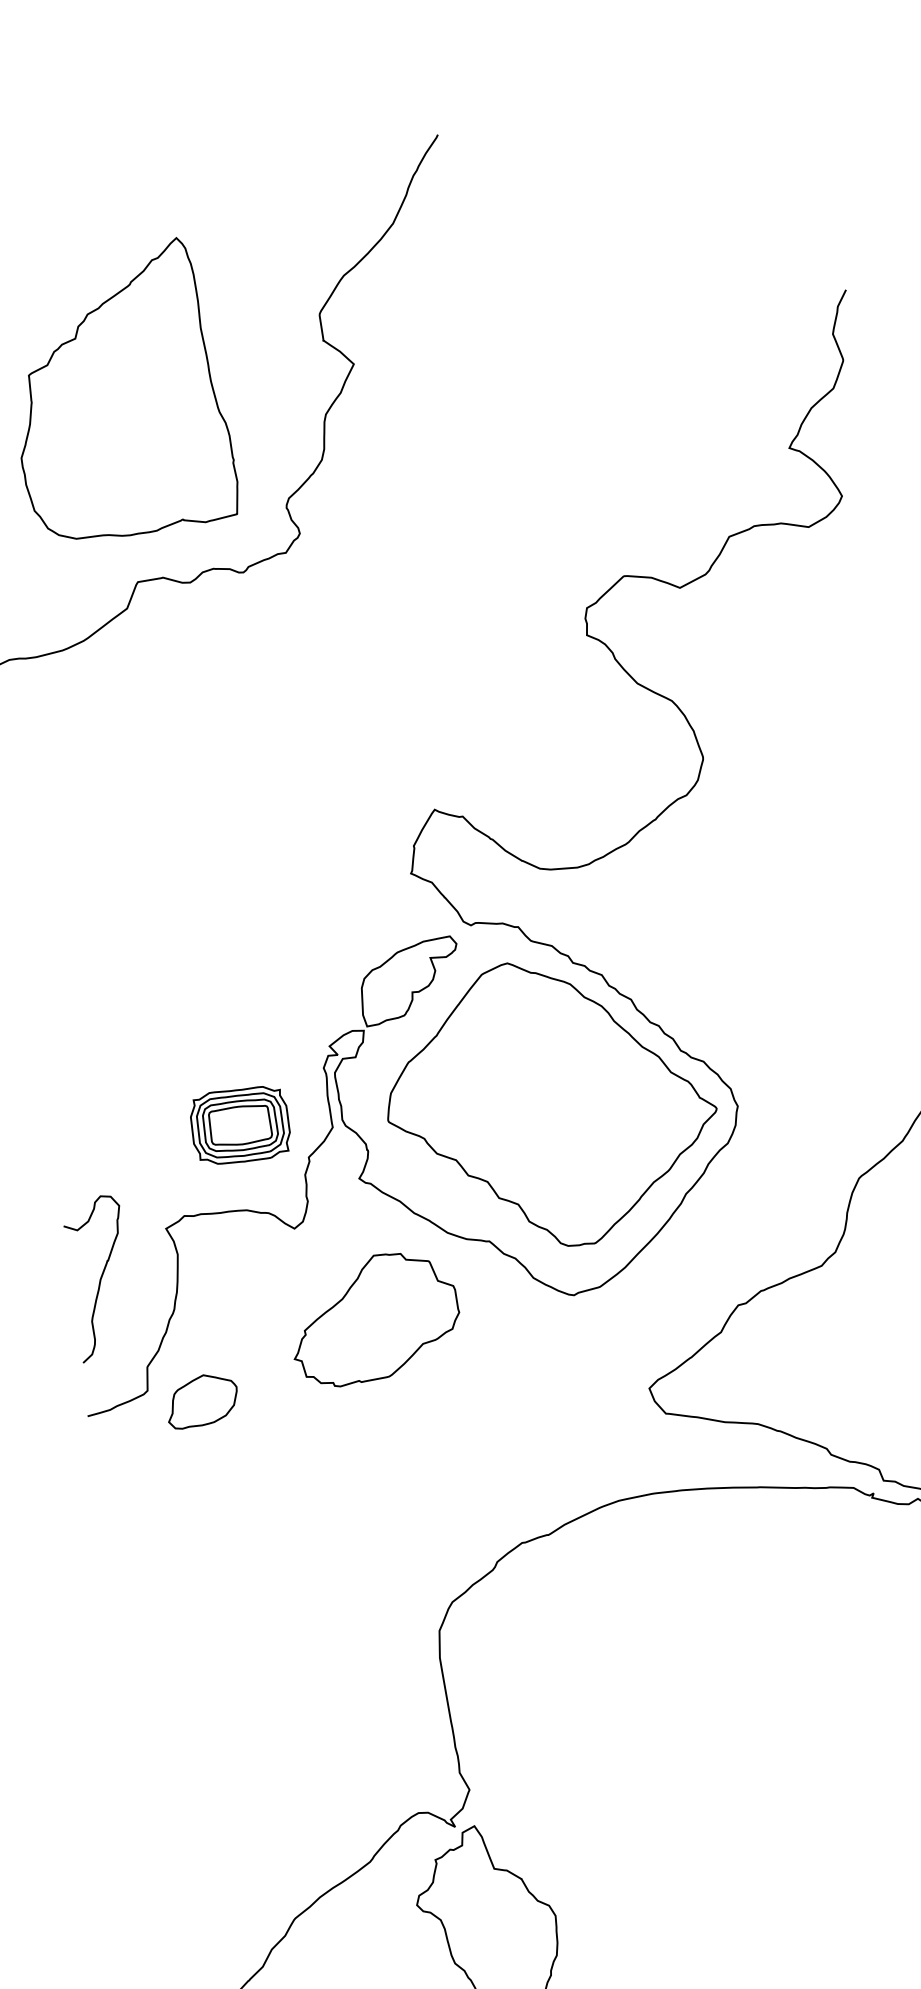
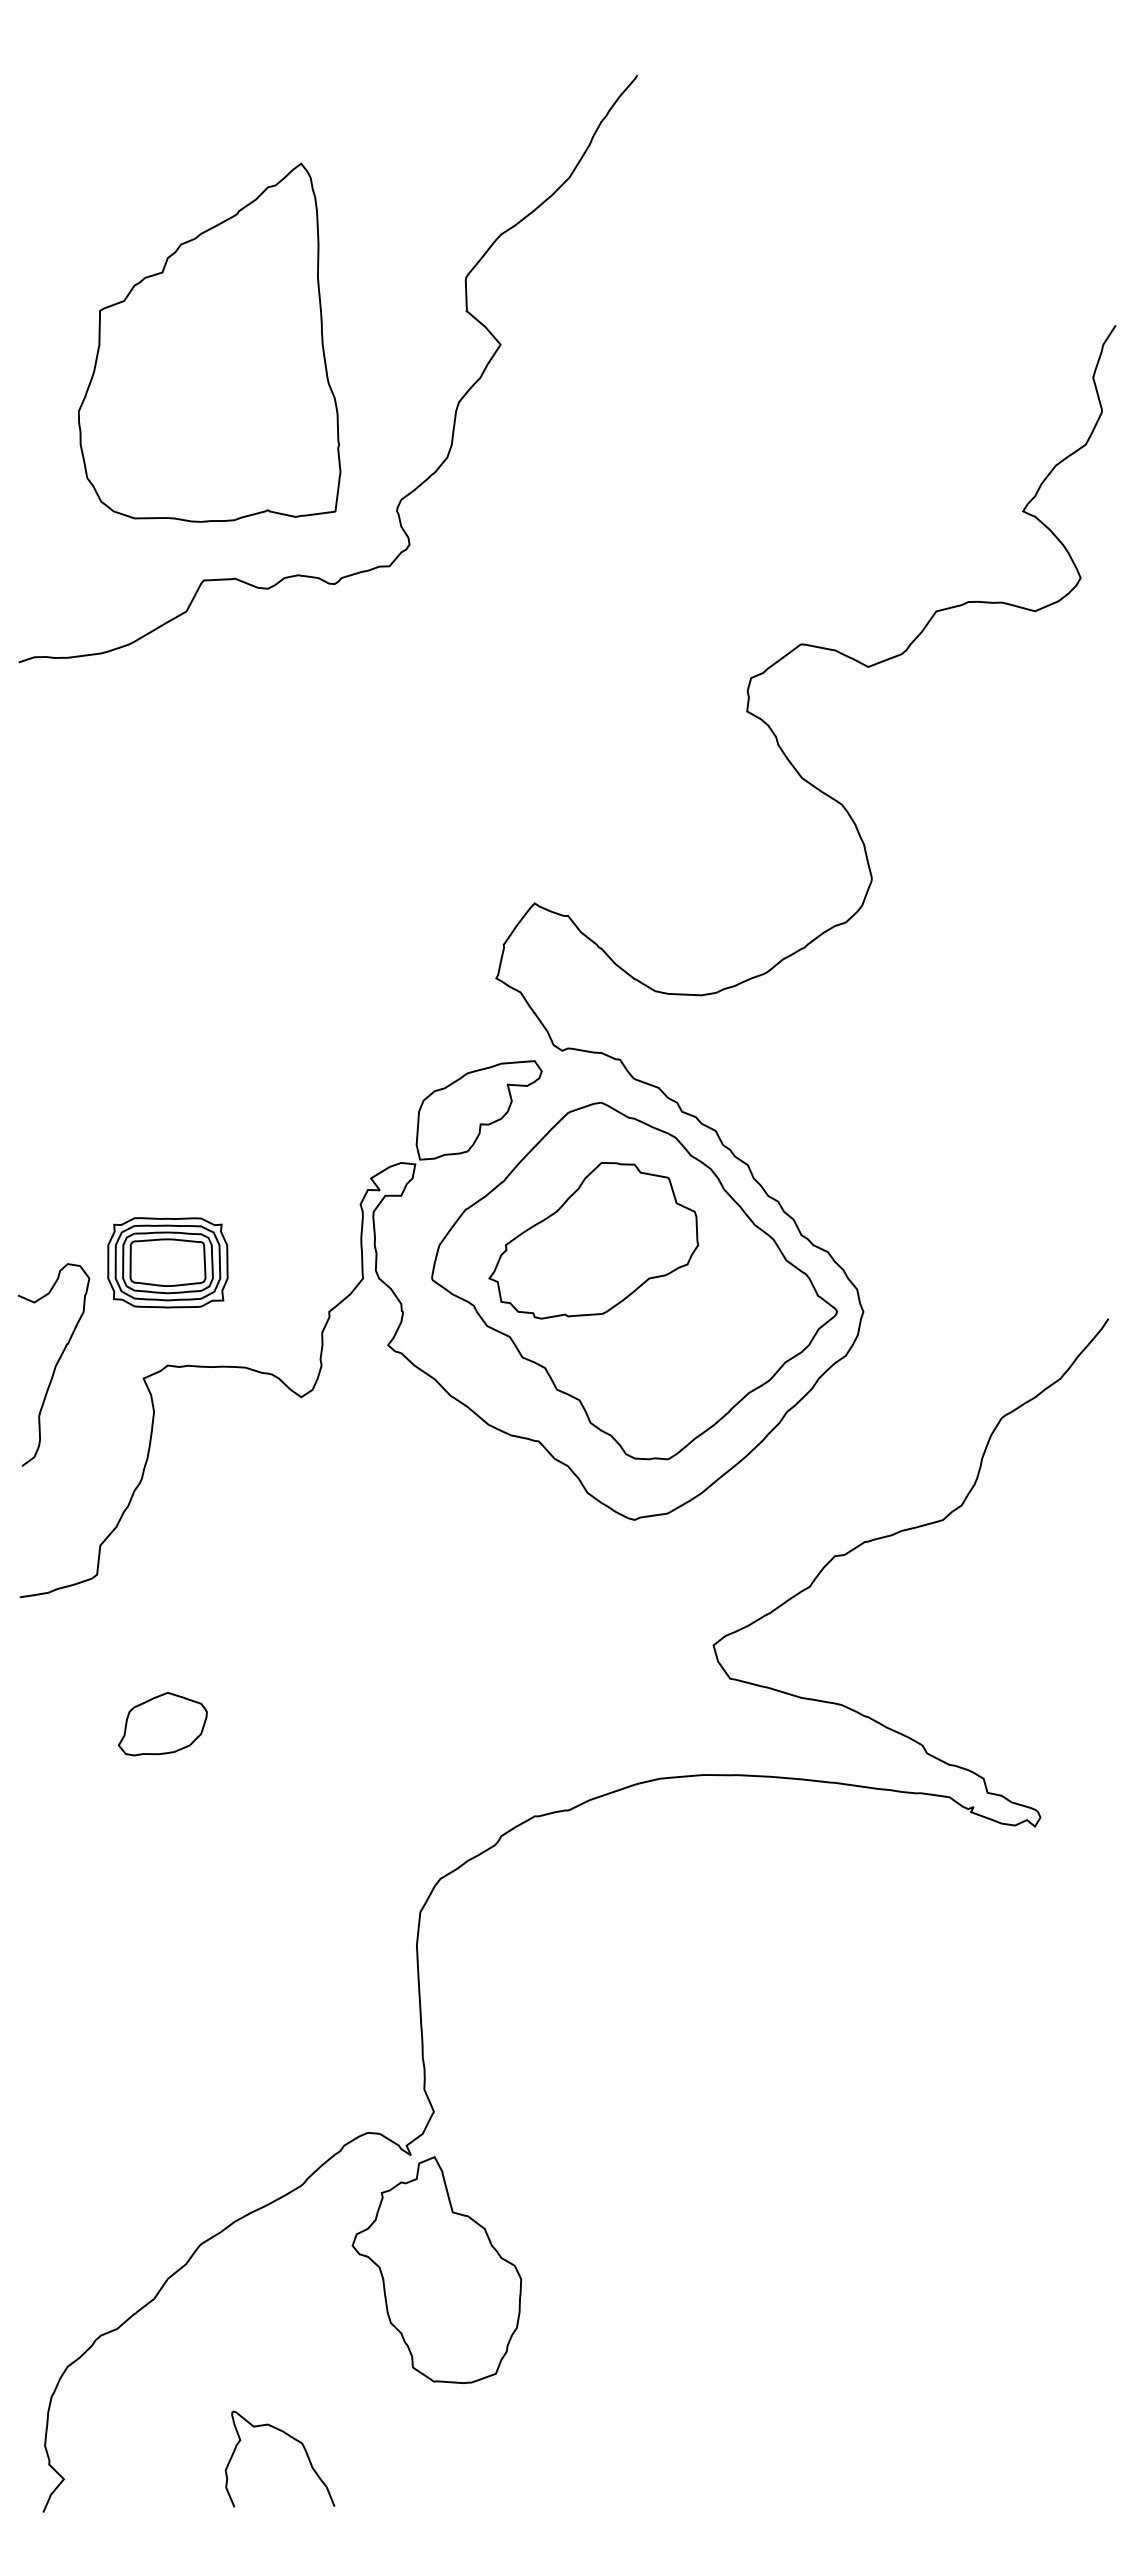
part: (240, 1125) -> (167, 1262), moved
curve: (100, 1278) -> (55, 1364), moved
part: (374, 1318) -> (593, 1240), moved
part: (202, 1401) -> (162, 1724), moved

